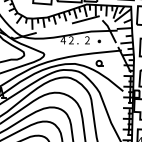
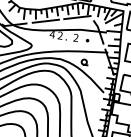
line: (54, 27) -> (45, 20), added

